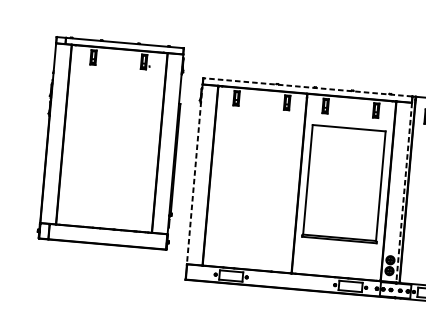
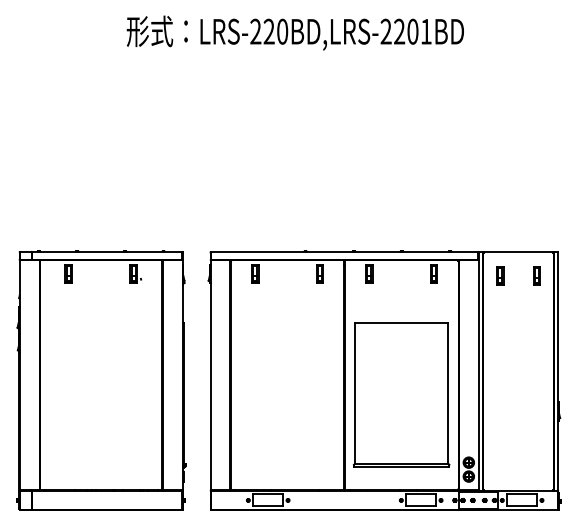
line: (307, 87) -> (344, 252), dashed -> solid
part: (111, 142) -> (101, 380), moved
line: (194, 174) -> (210, 375), dashed -> solid
part: (344, 183) -> (401, 394), moved
line: (403, 192) -> (478, 375), dashed -> solid

